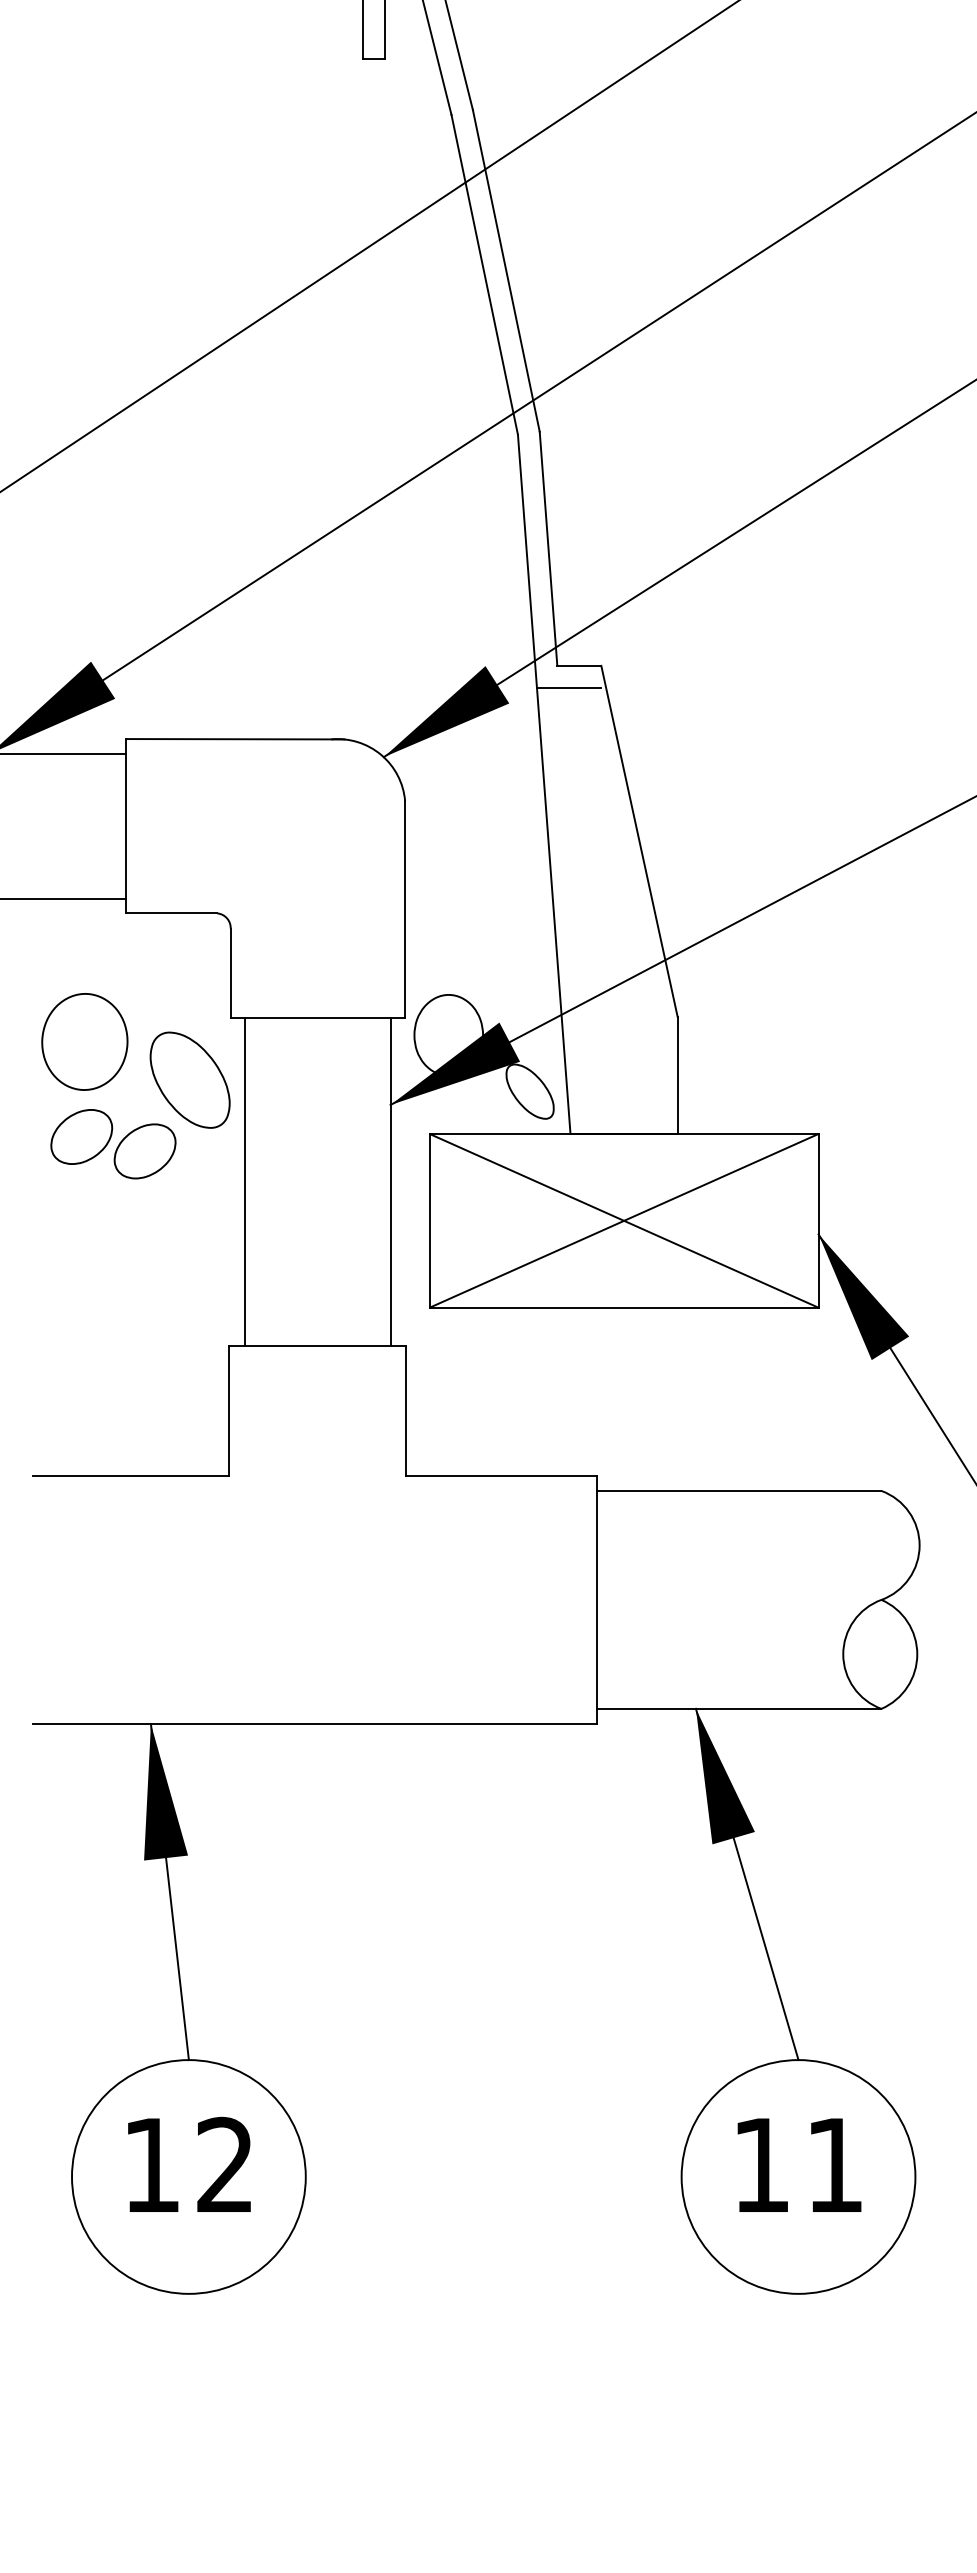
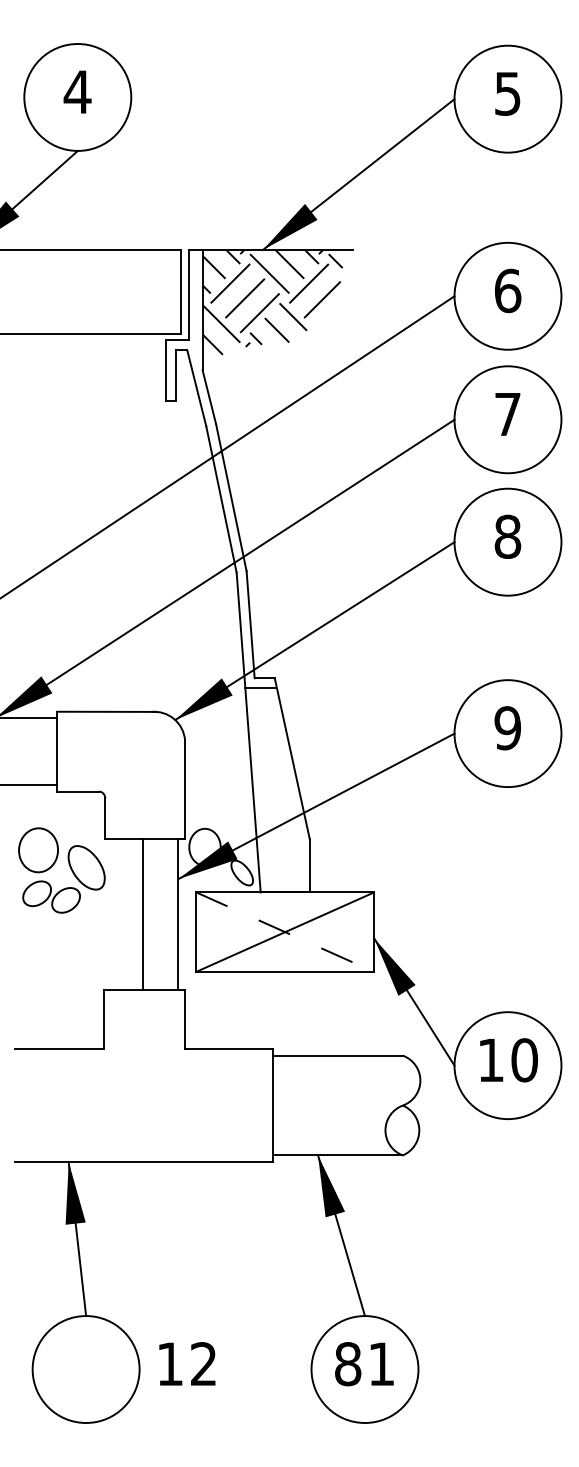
line: (244, 1182) -> (142, 914), moved
line: (624, 1221) -> (285, 932), solid -> dashed
text: (189, 2163) -> (187, 1363), moved
text: (762, 2166) -> (348, 1364), 11 -> 81

